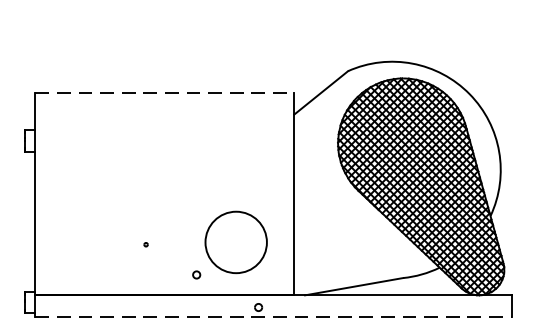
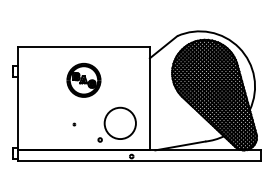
line: (163, 93) -> (83, 47), dashed -> solid
part: (163, 158) -> (83, 80), added
line: (273, 317) -> (139, 161), dashed -> solid

